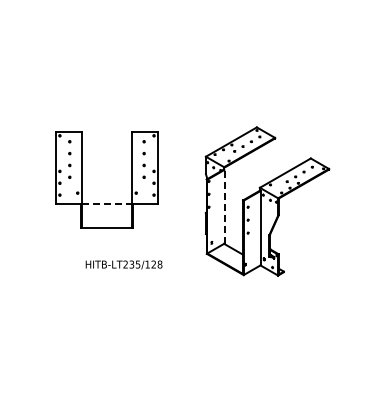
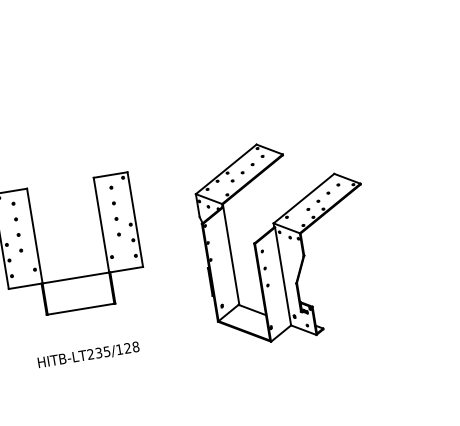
line: (107, 204) -> (76, 278), dashed -> solid
line: (224, 205) -> (230, 254), dashed -> solid
text: (123, 264) -> (87, 354), moved

